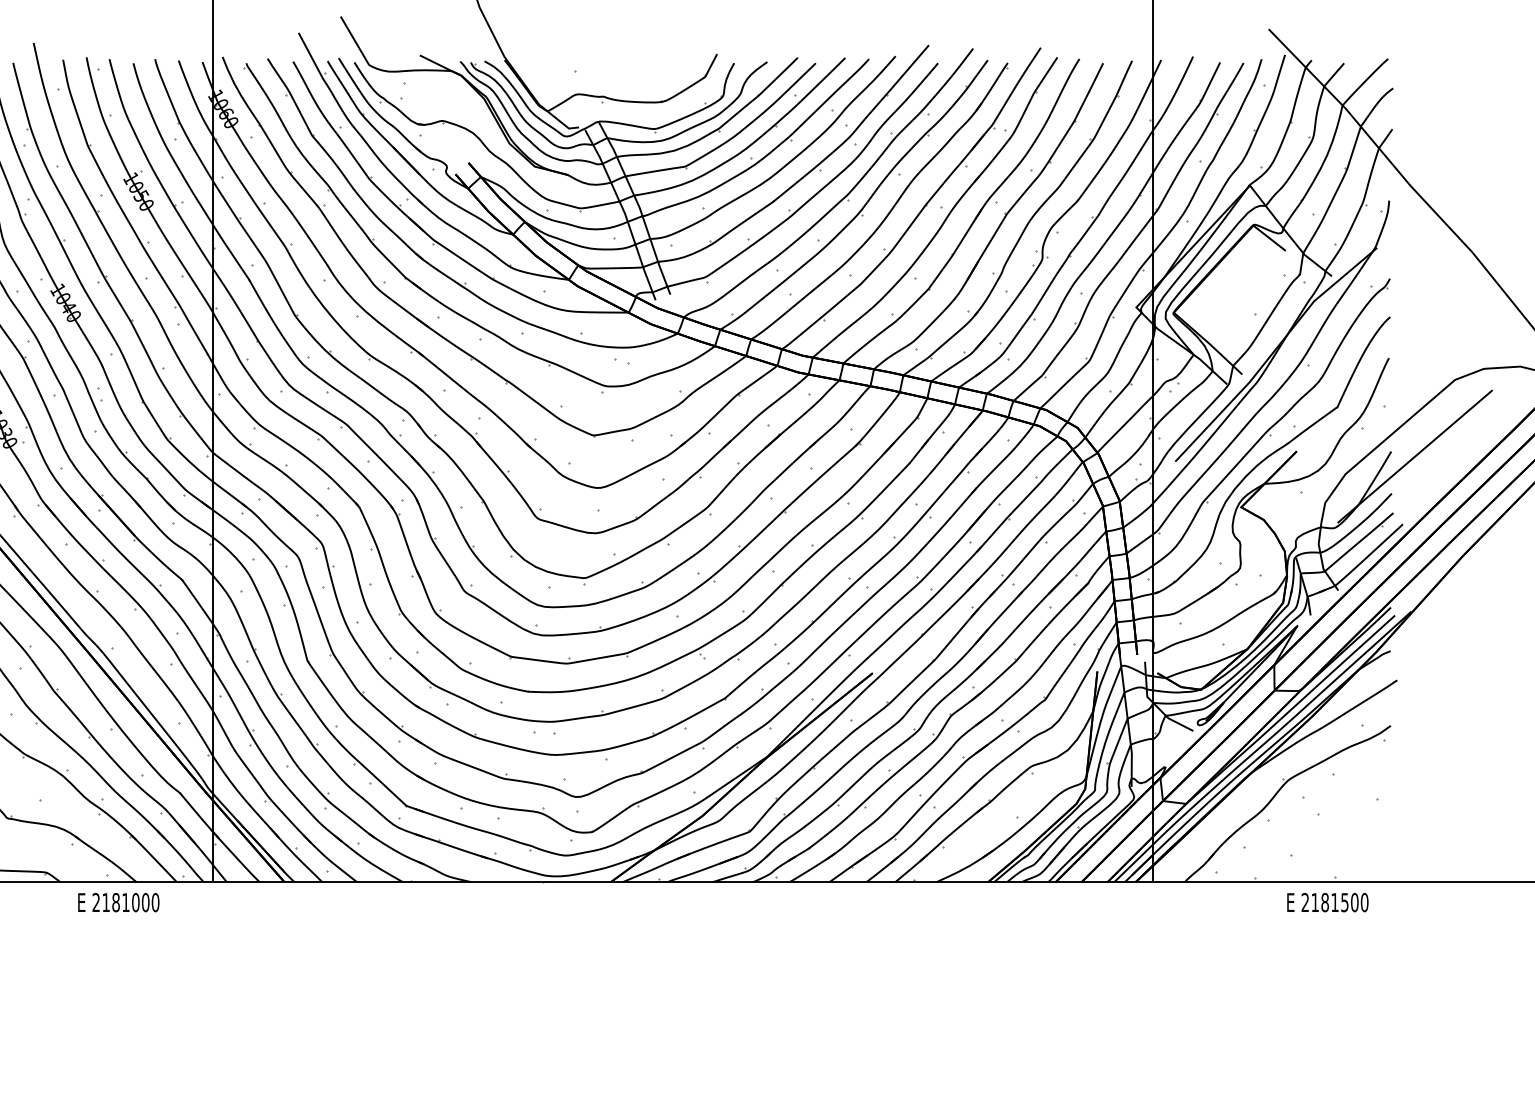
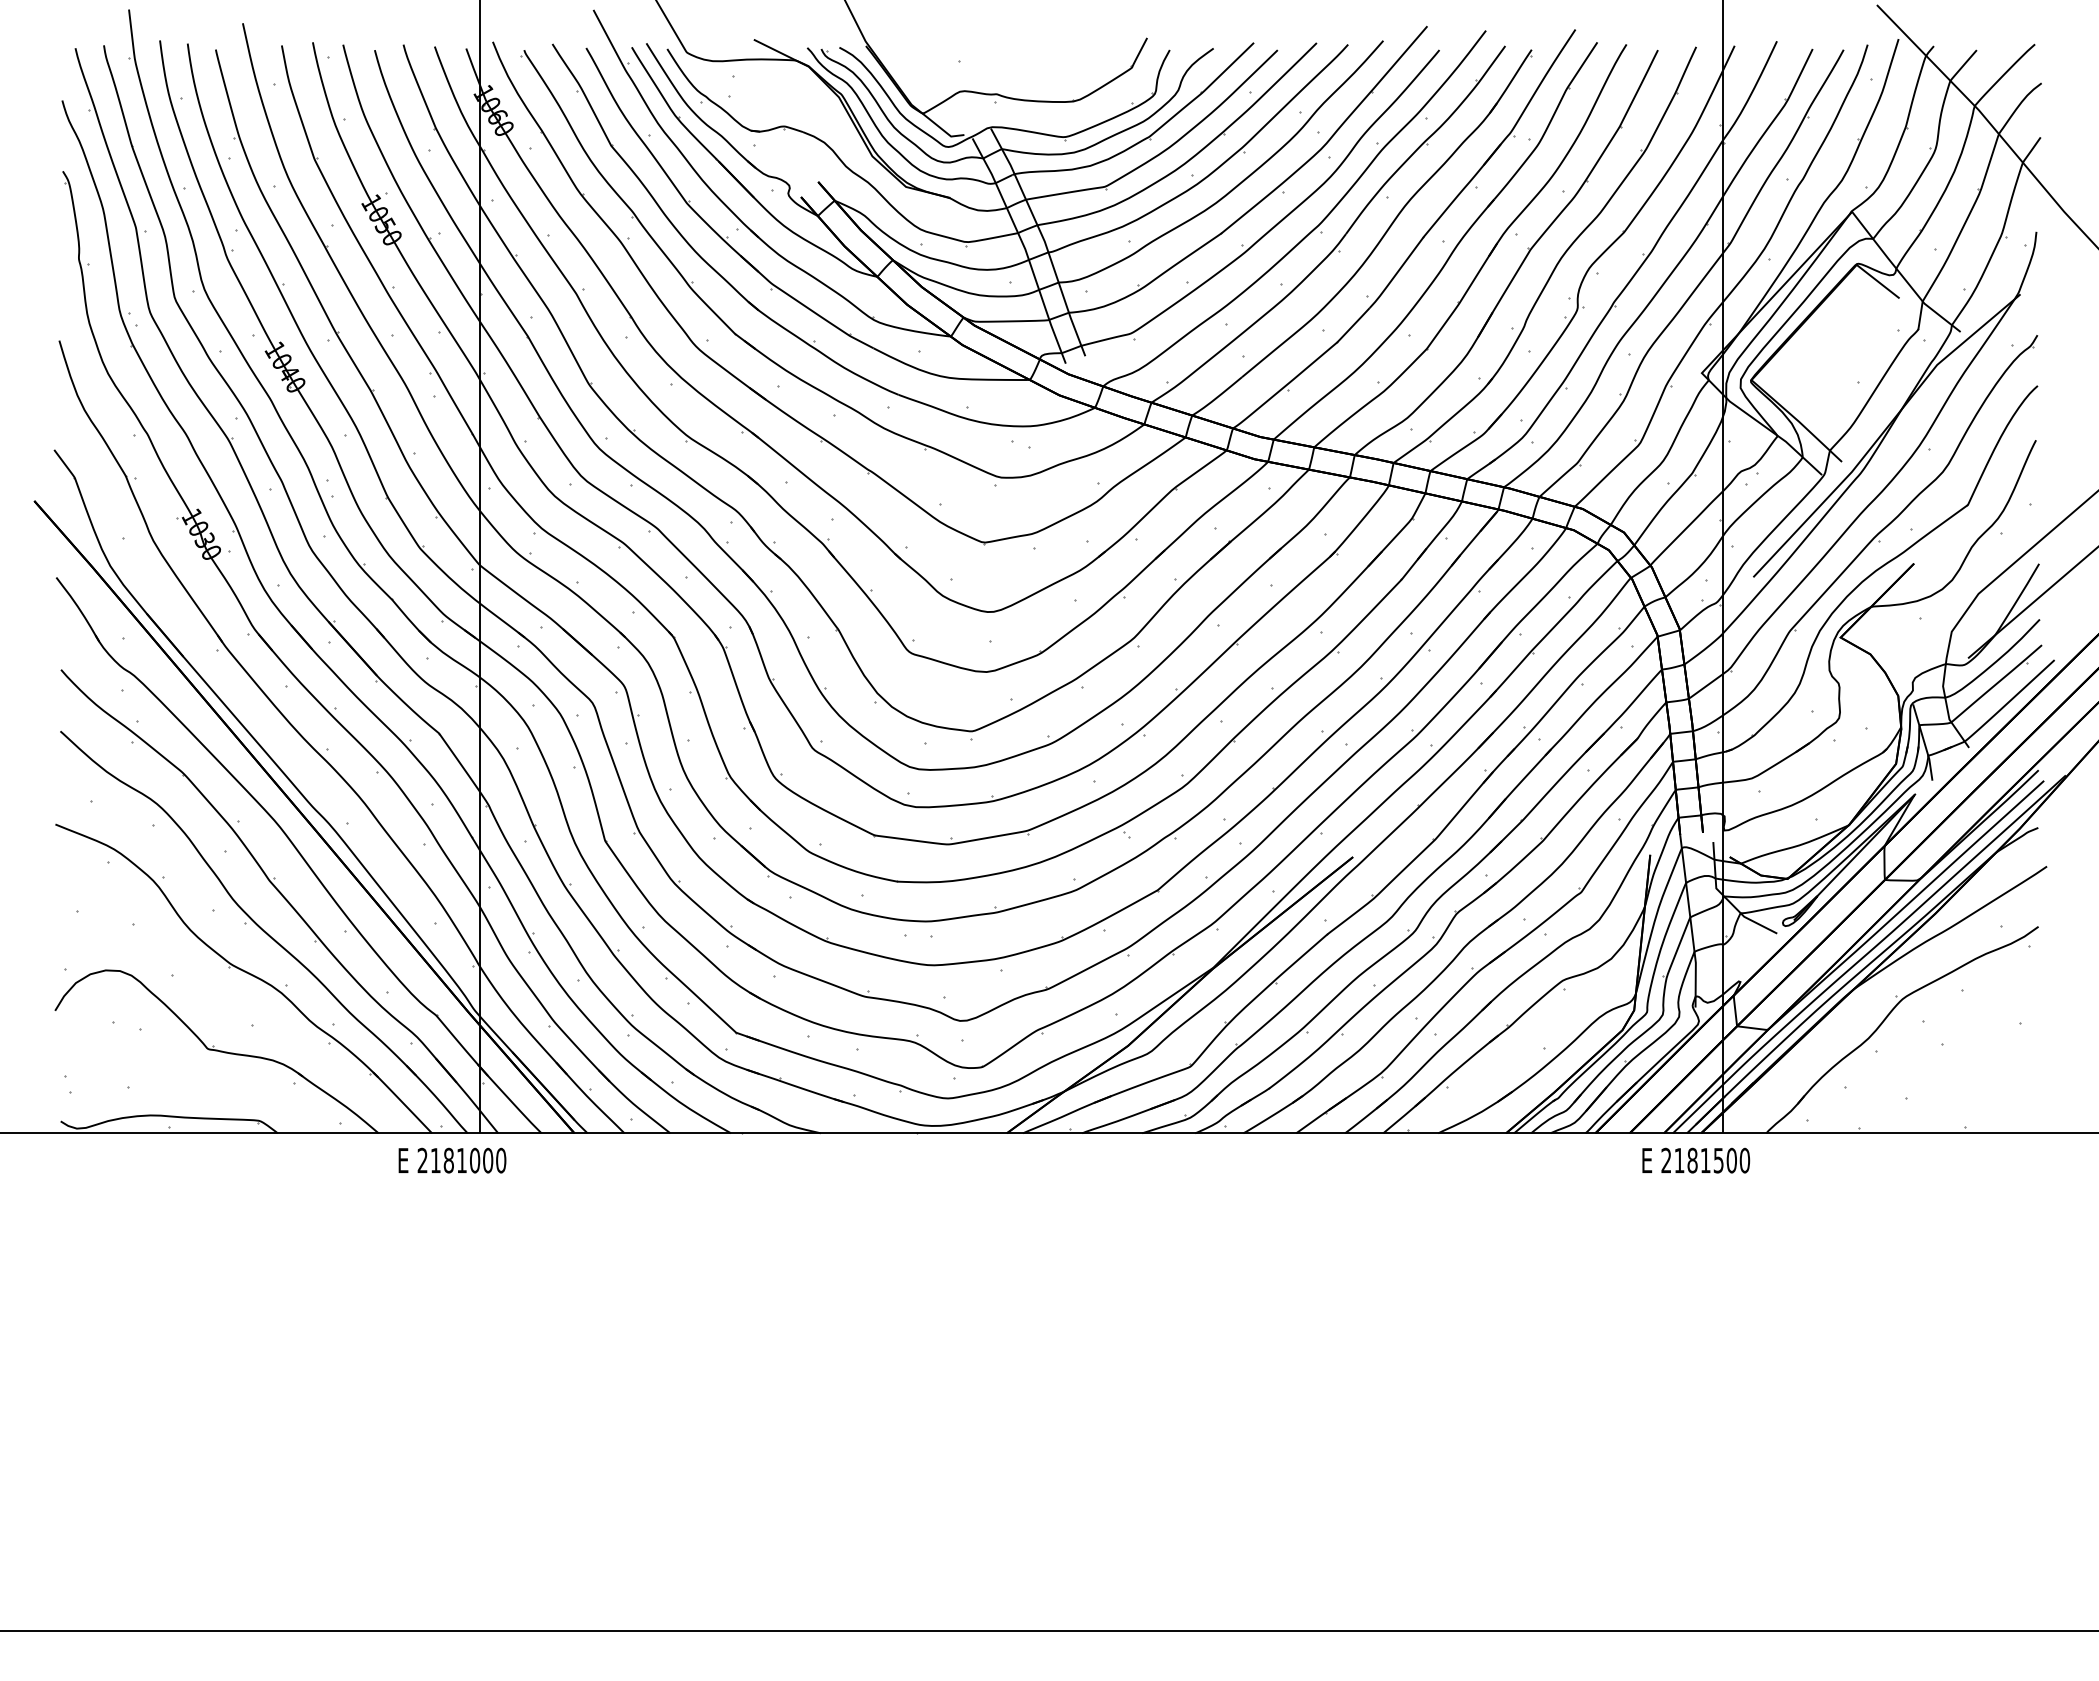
text: (118, 902) -> (452, 1160), moved
text: (1328, 902) -> (1696, 1160), moved

